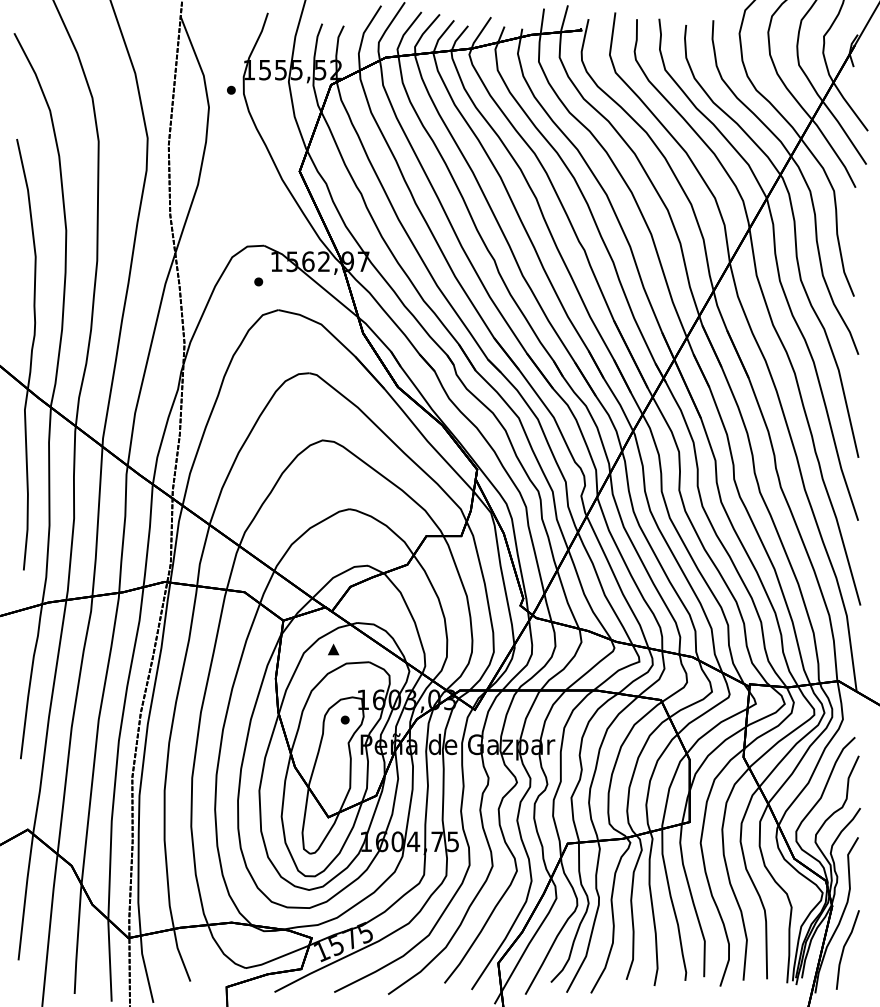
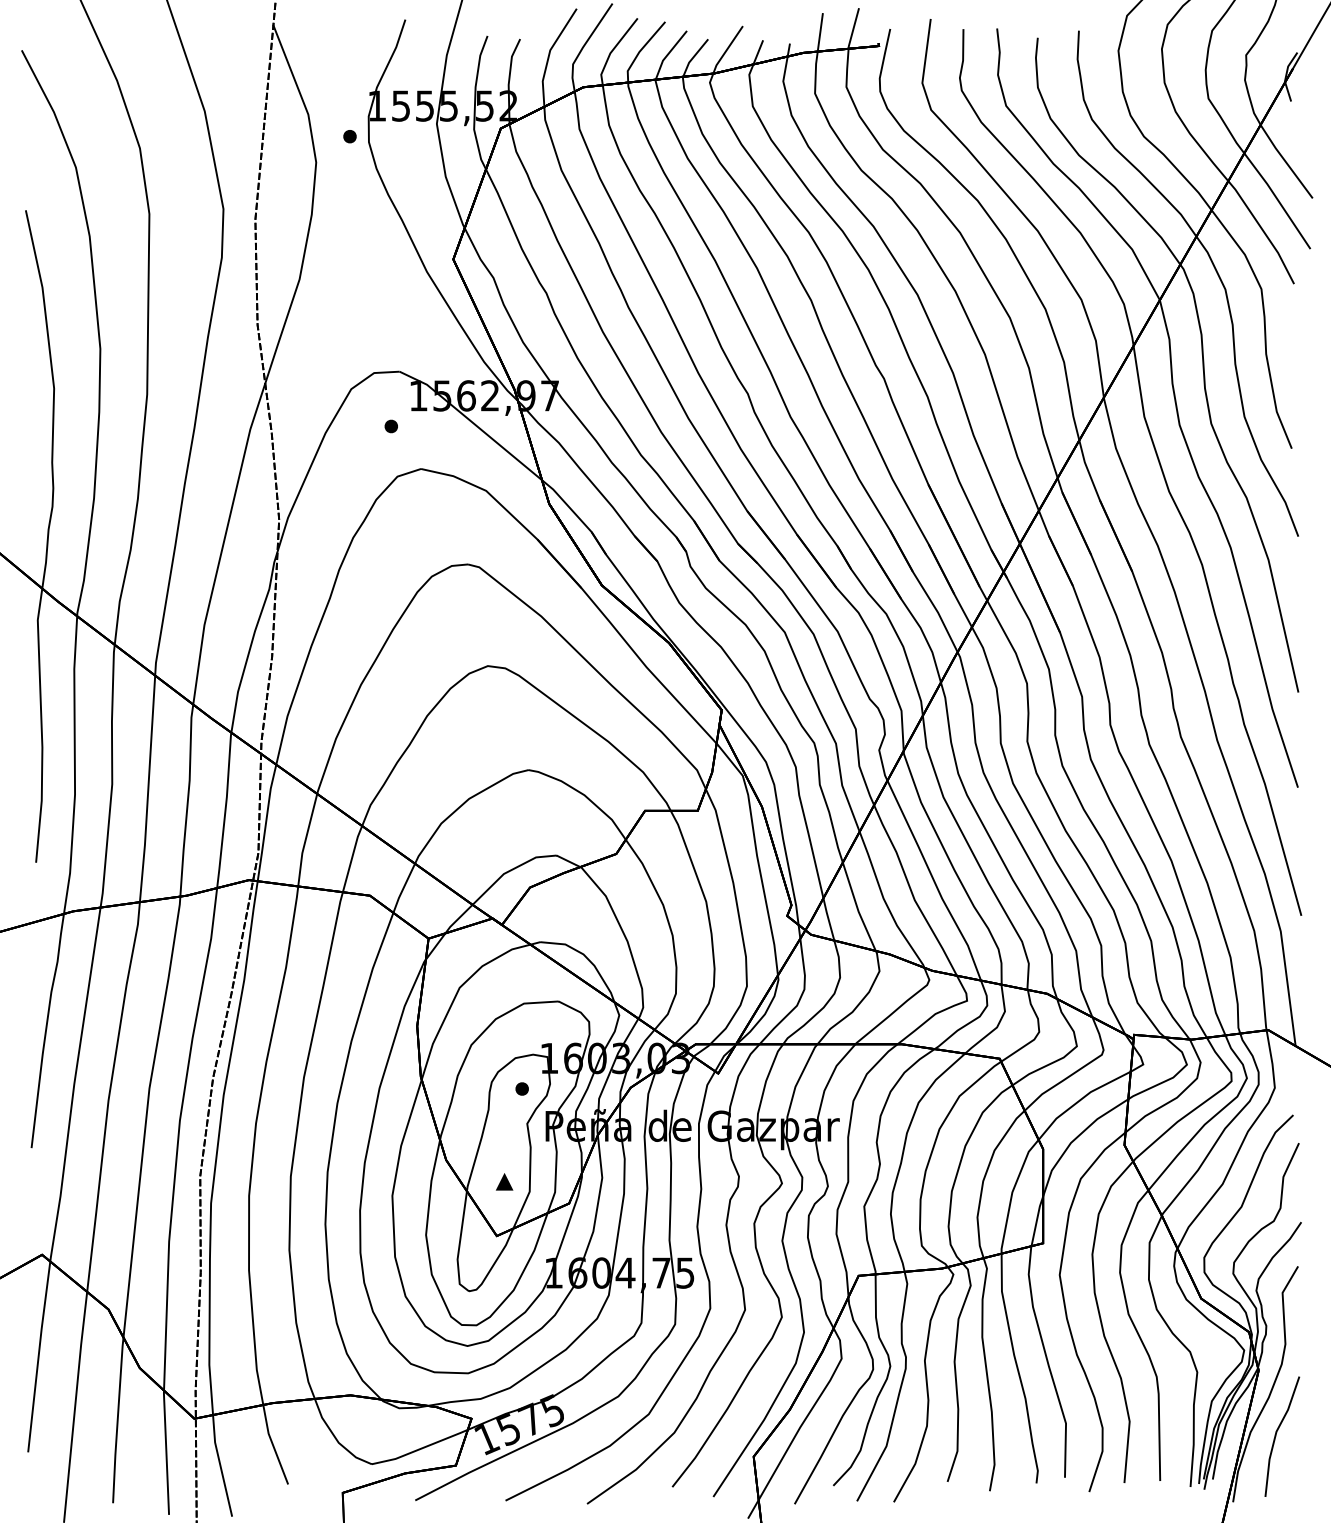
part: (333, 649) -> (504, 1181), moved

